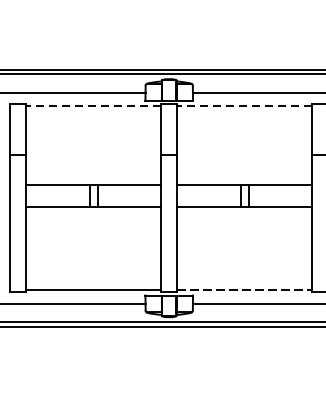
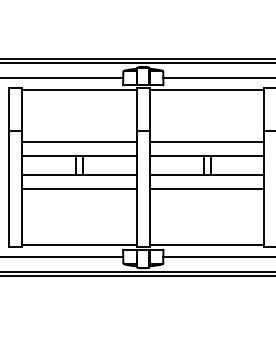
line: (92, 105) -> (78, 89), dashed -> solid
line: (243, 105) -> (206, 89), dashed -> solid
line: (93, 168) -> (79, 142), added
line: (245, 168) -> (207, 142), added
line: (93, 222) -> (79, 188), added
line: (245, 222) -> (207, 188), added
line: (245, 290) -> (207, 245), dashed -> solid

